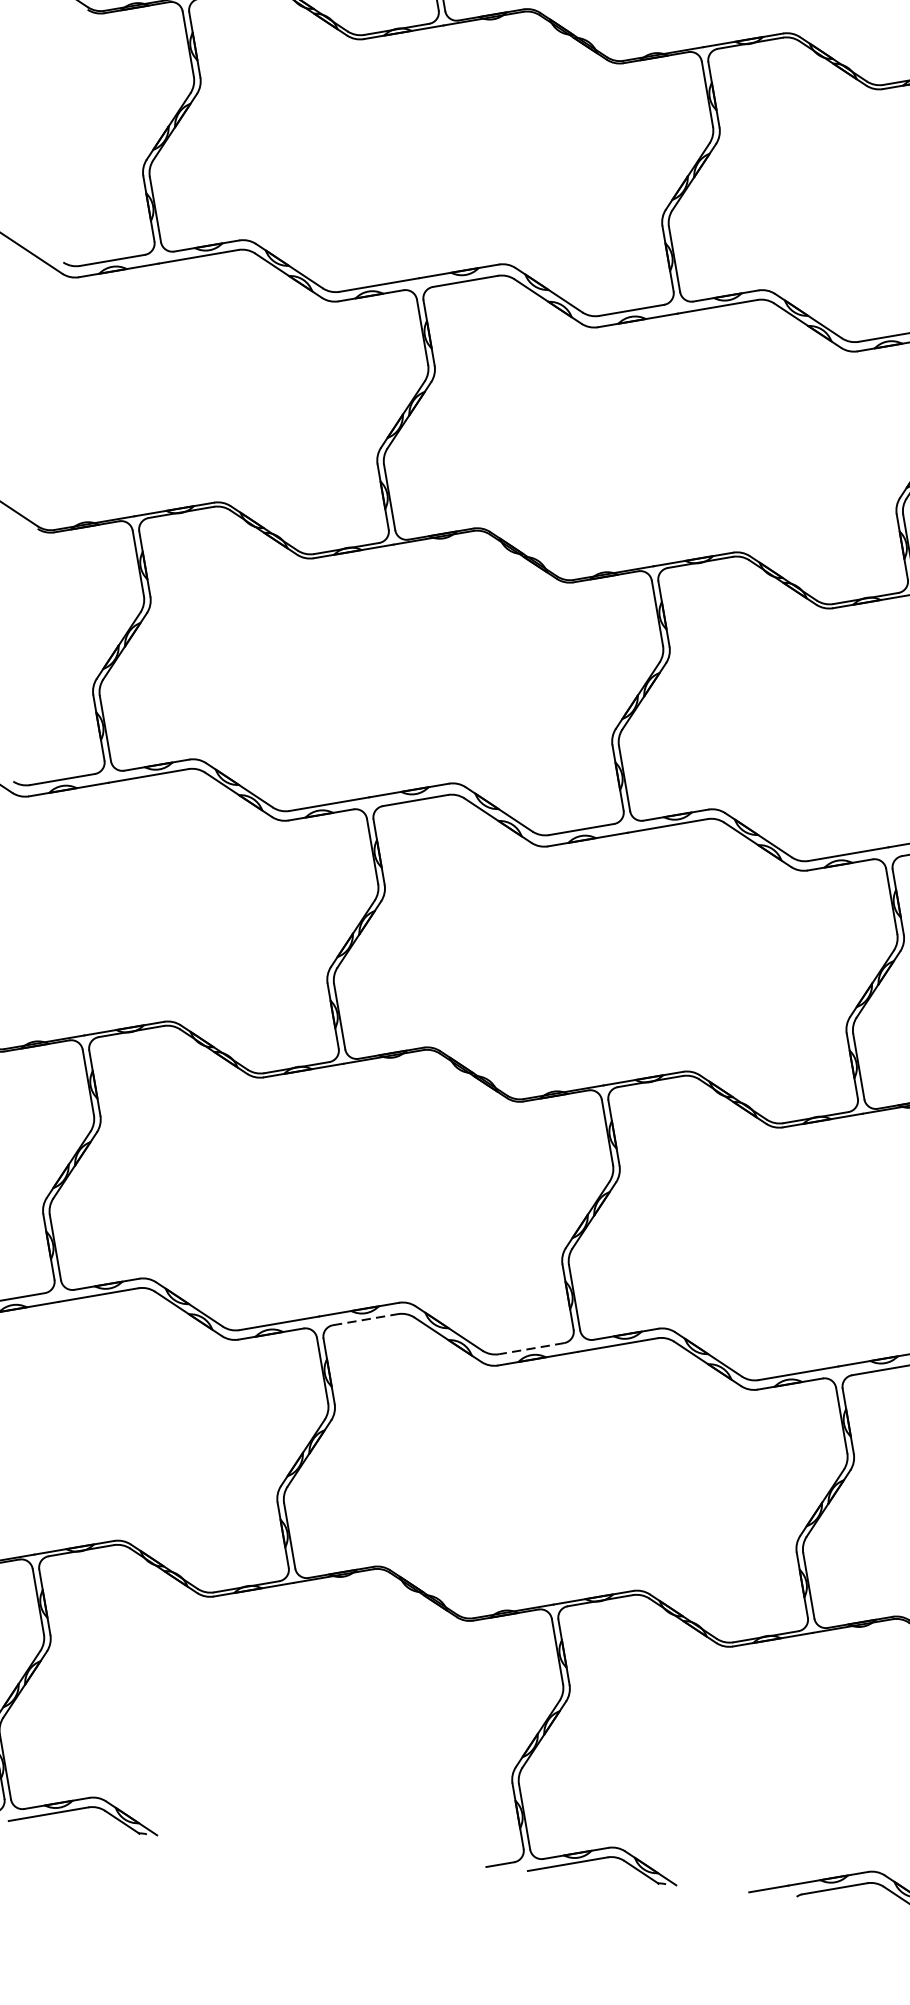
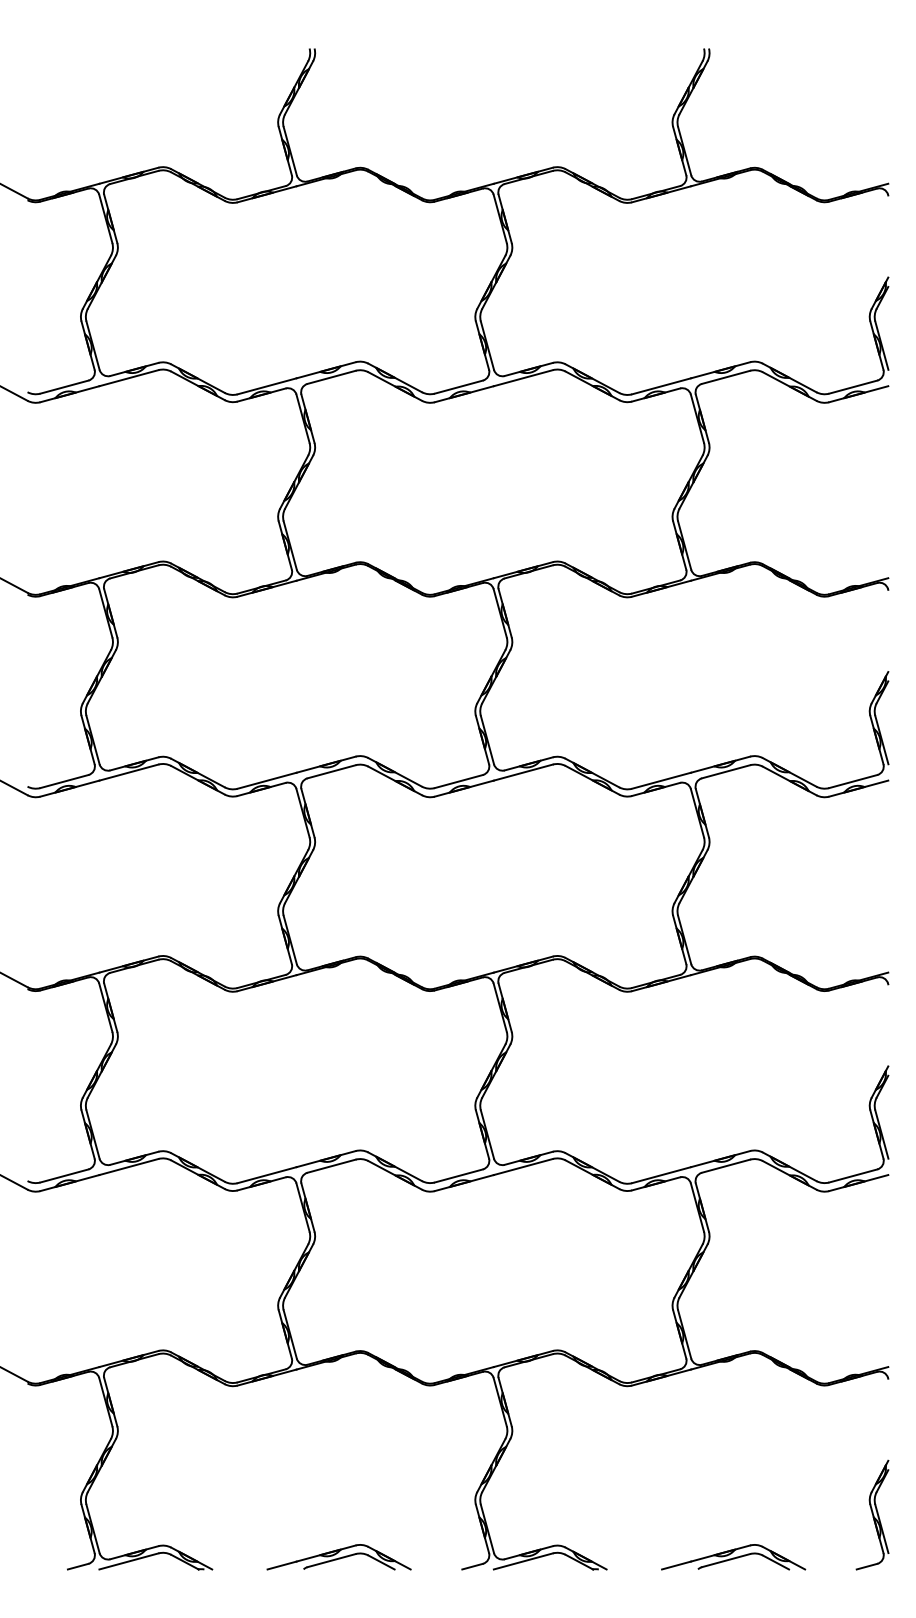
line: (365, 1320) -> (331, 1166), dashed -> solid
line: (531, 1347) -> (458, 1175), dashed -> solid
part: (324, 1835) -> (338, 1557), added

